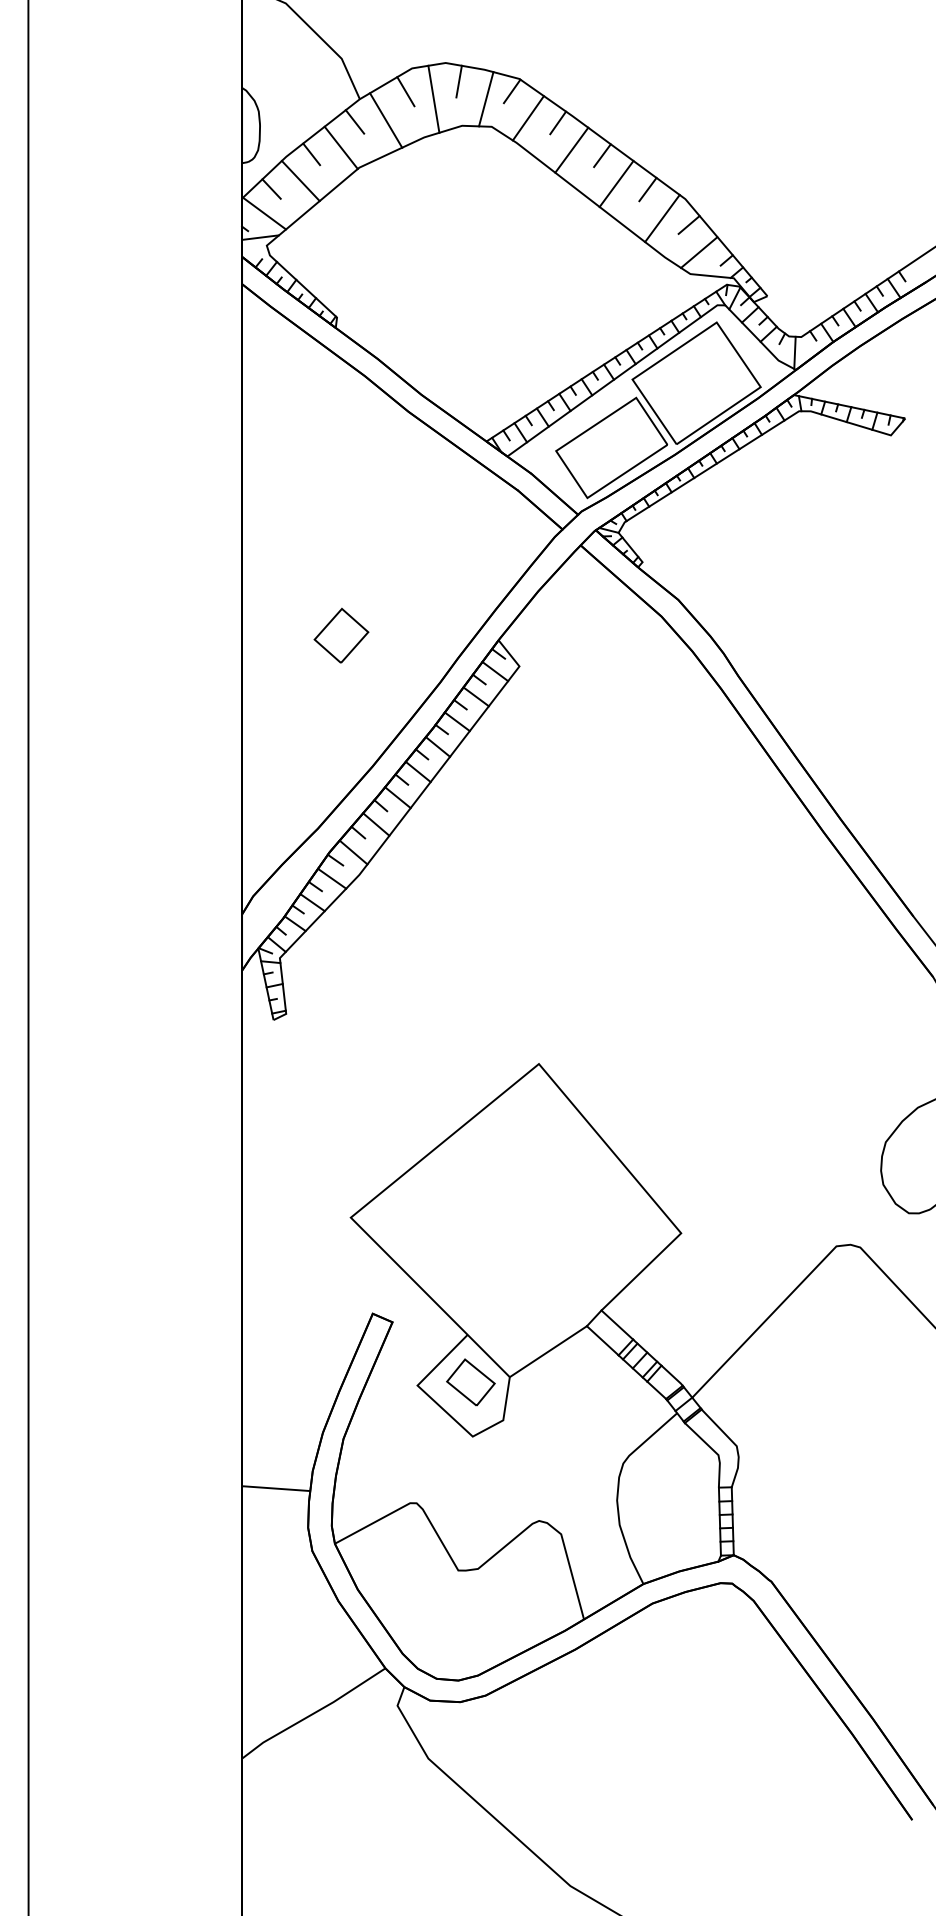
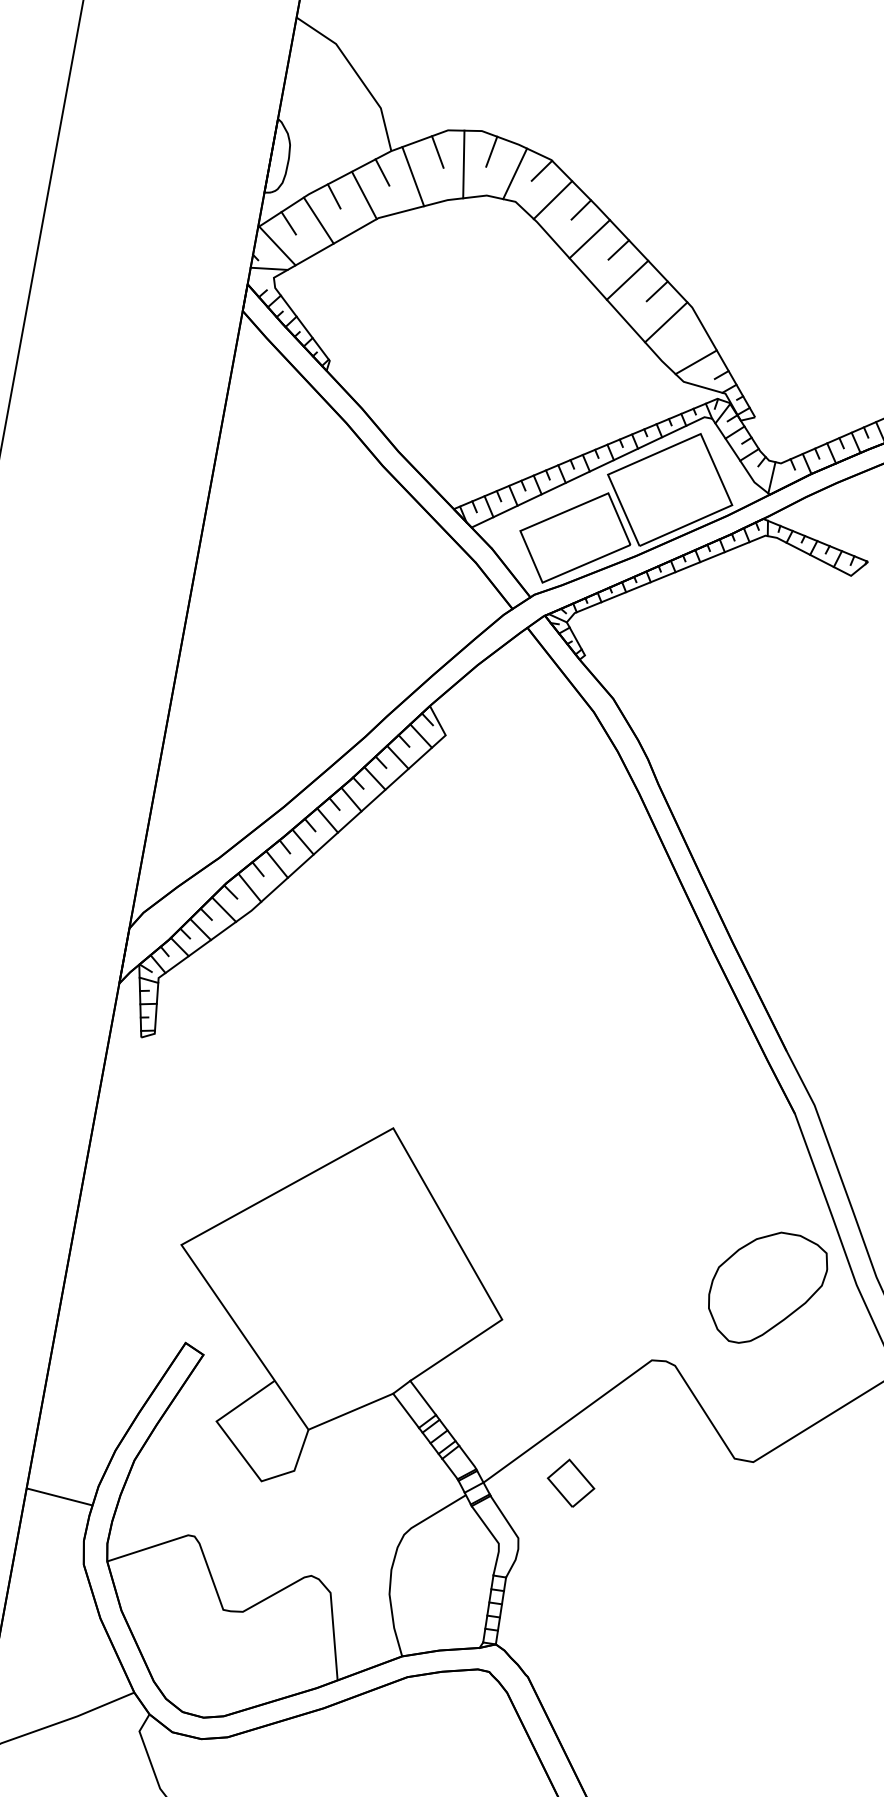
line: (688, 224) -> (690, 332), removed
part: (341, 635) -> (276, 673), removed
part: (470, 1382) -> (570, 1483), moved

